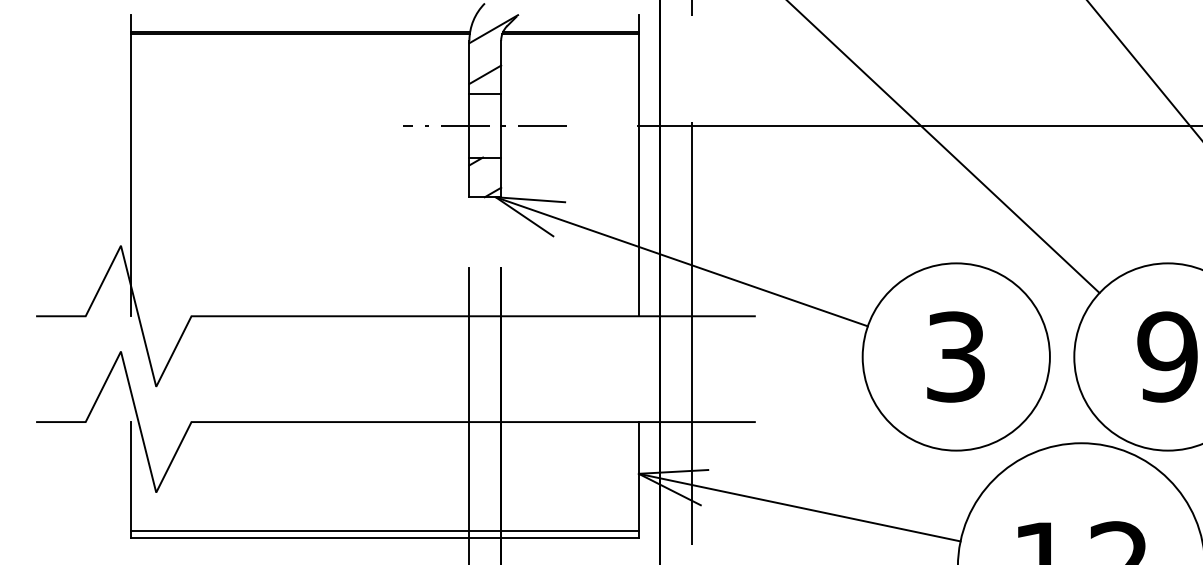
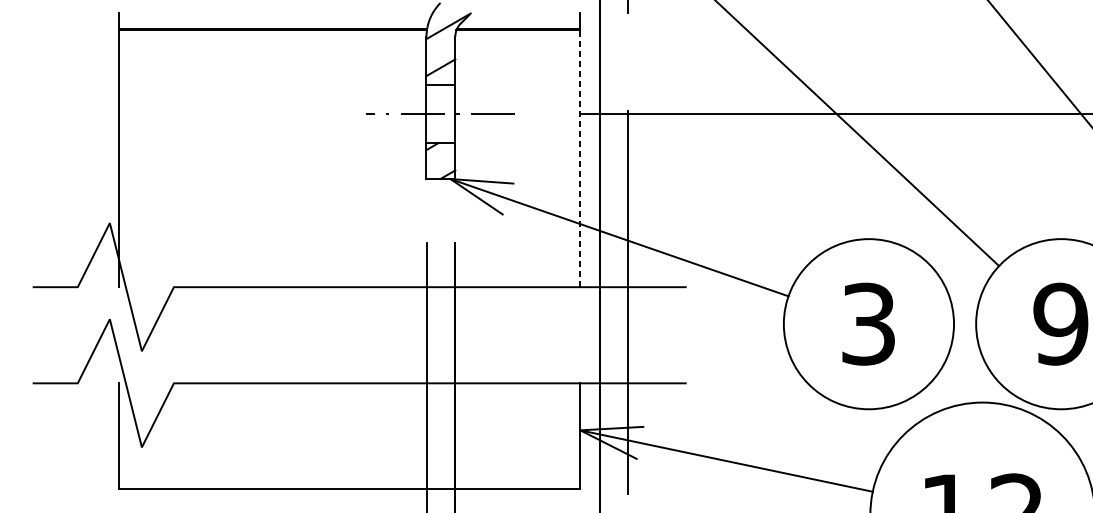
line: (638, 174) -> (580, 158), solid -> dashed
line: (384, 531) -> (349, 482), removed

